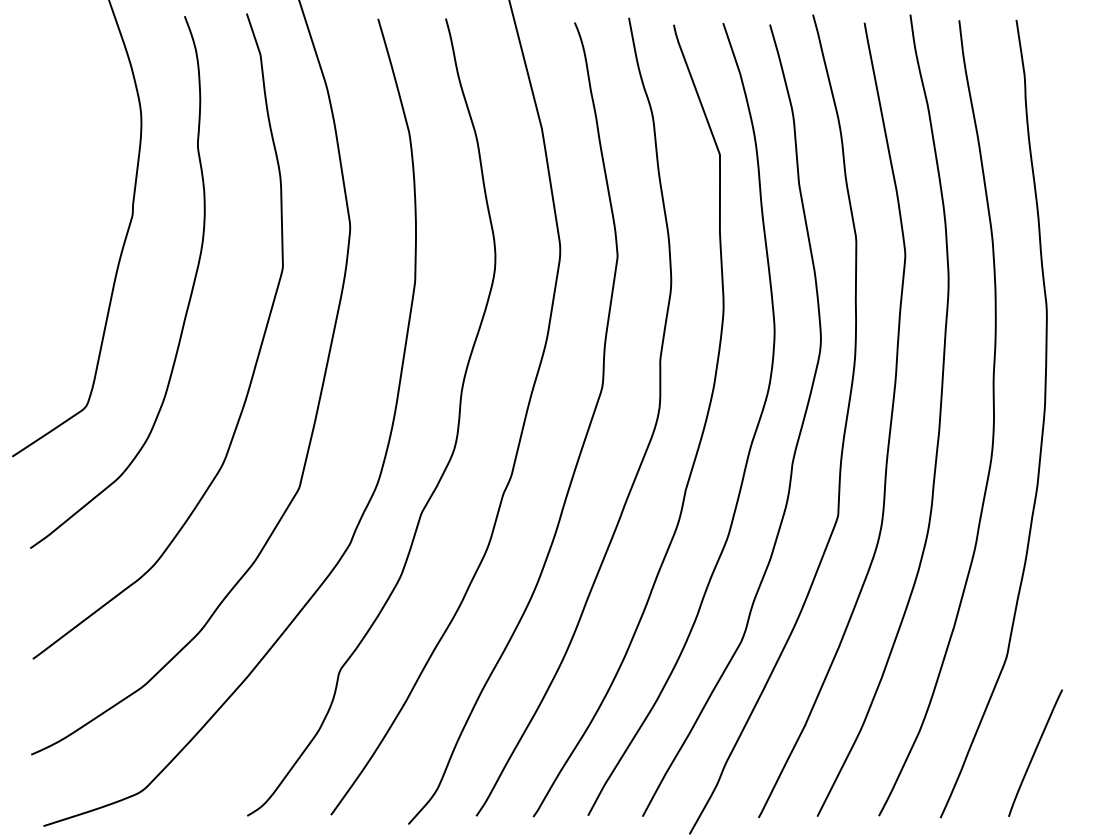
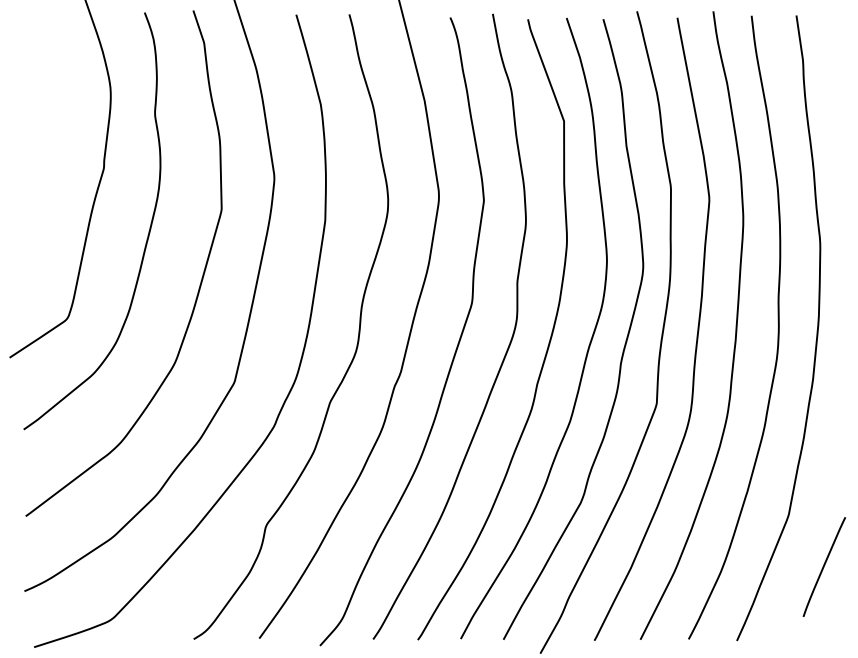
line: (1034, 752) -> (823, 566), moved

